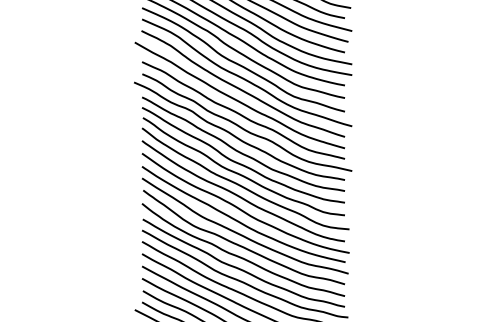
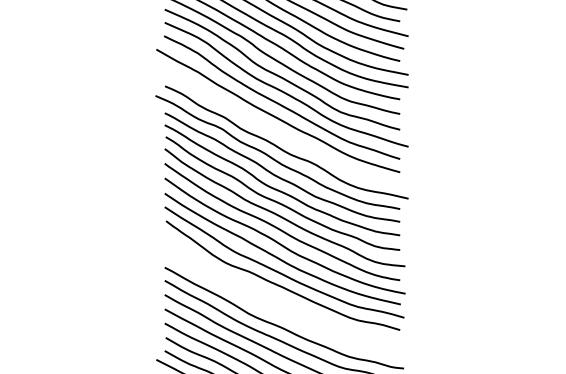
curve: (242, 114) -> (281, 133), removed
part: (243, 255) -> (282, 296), removed

